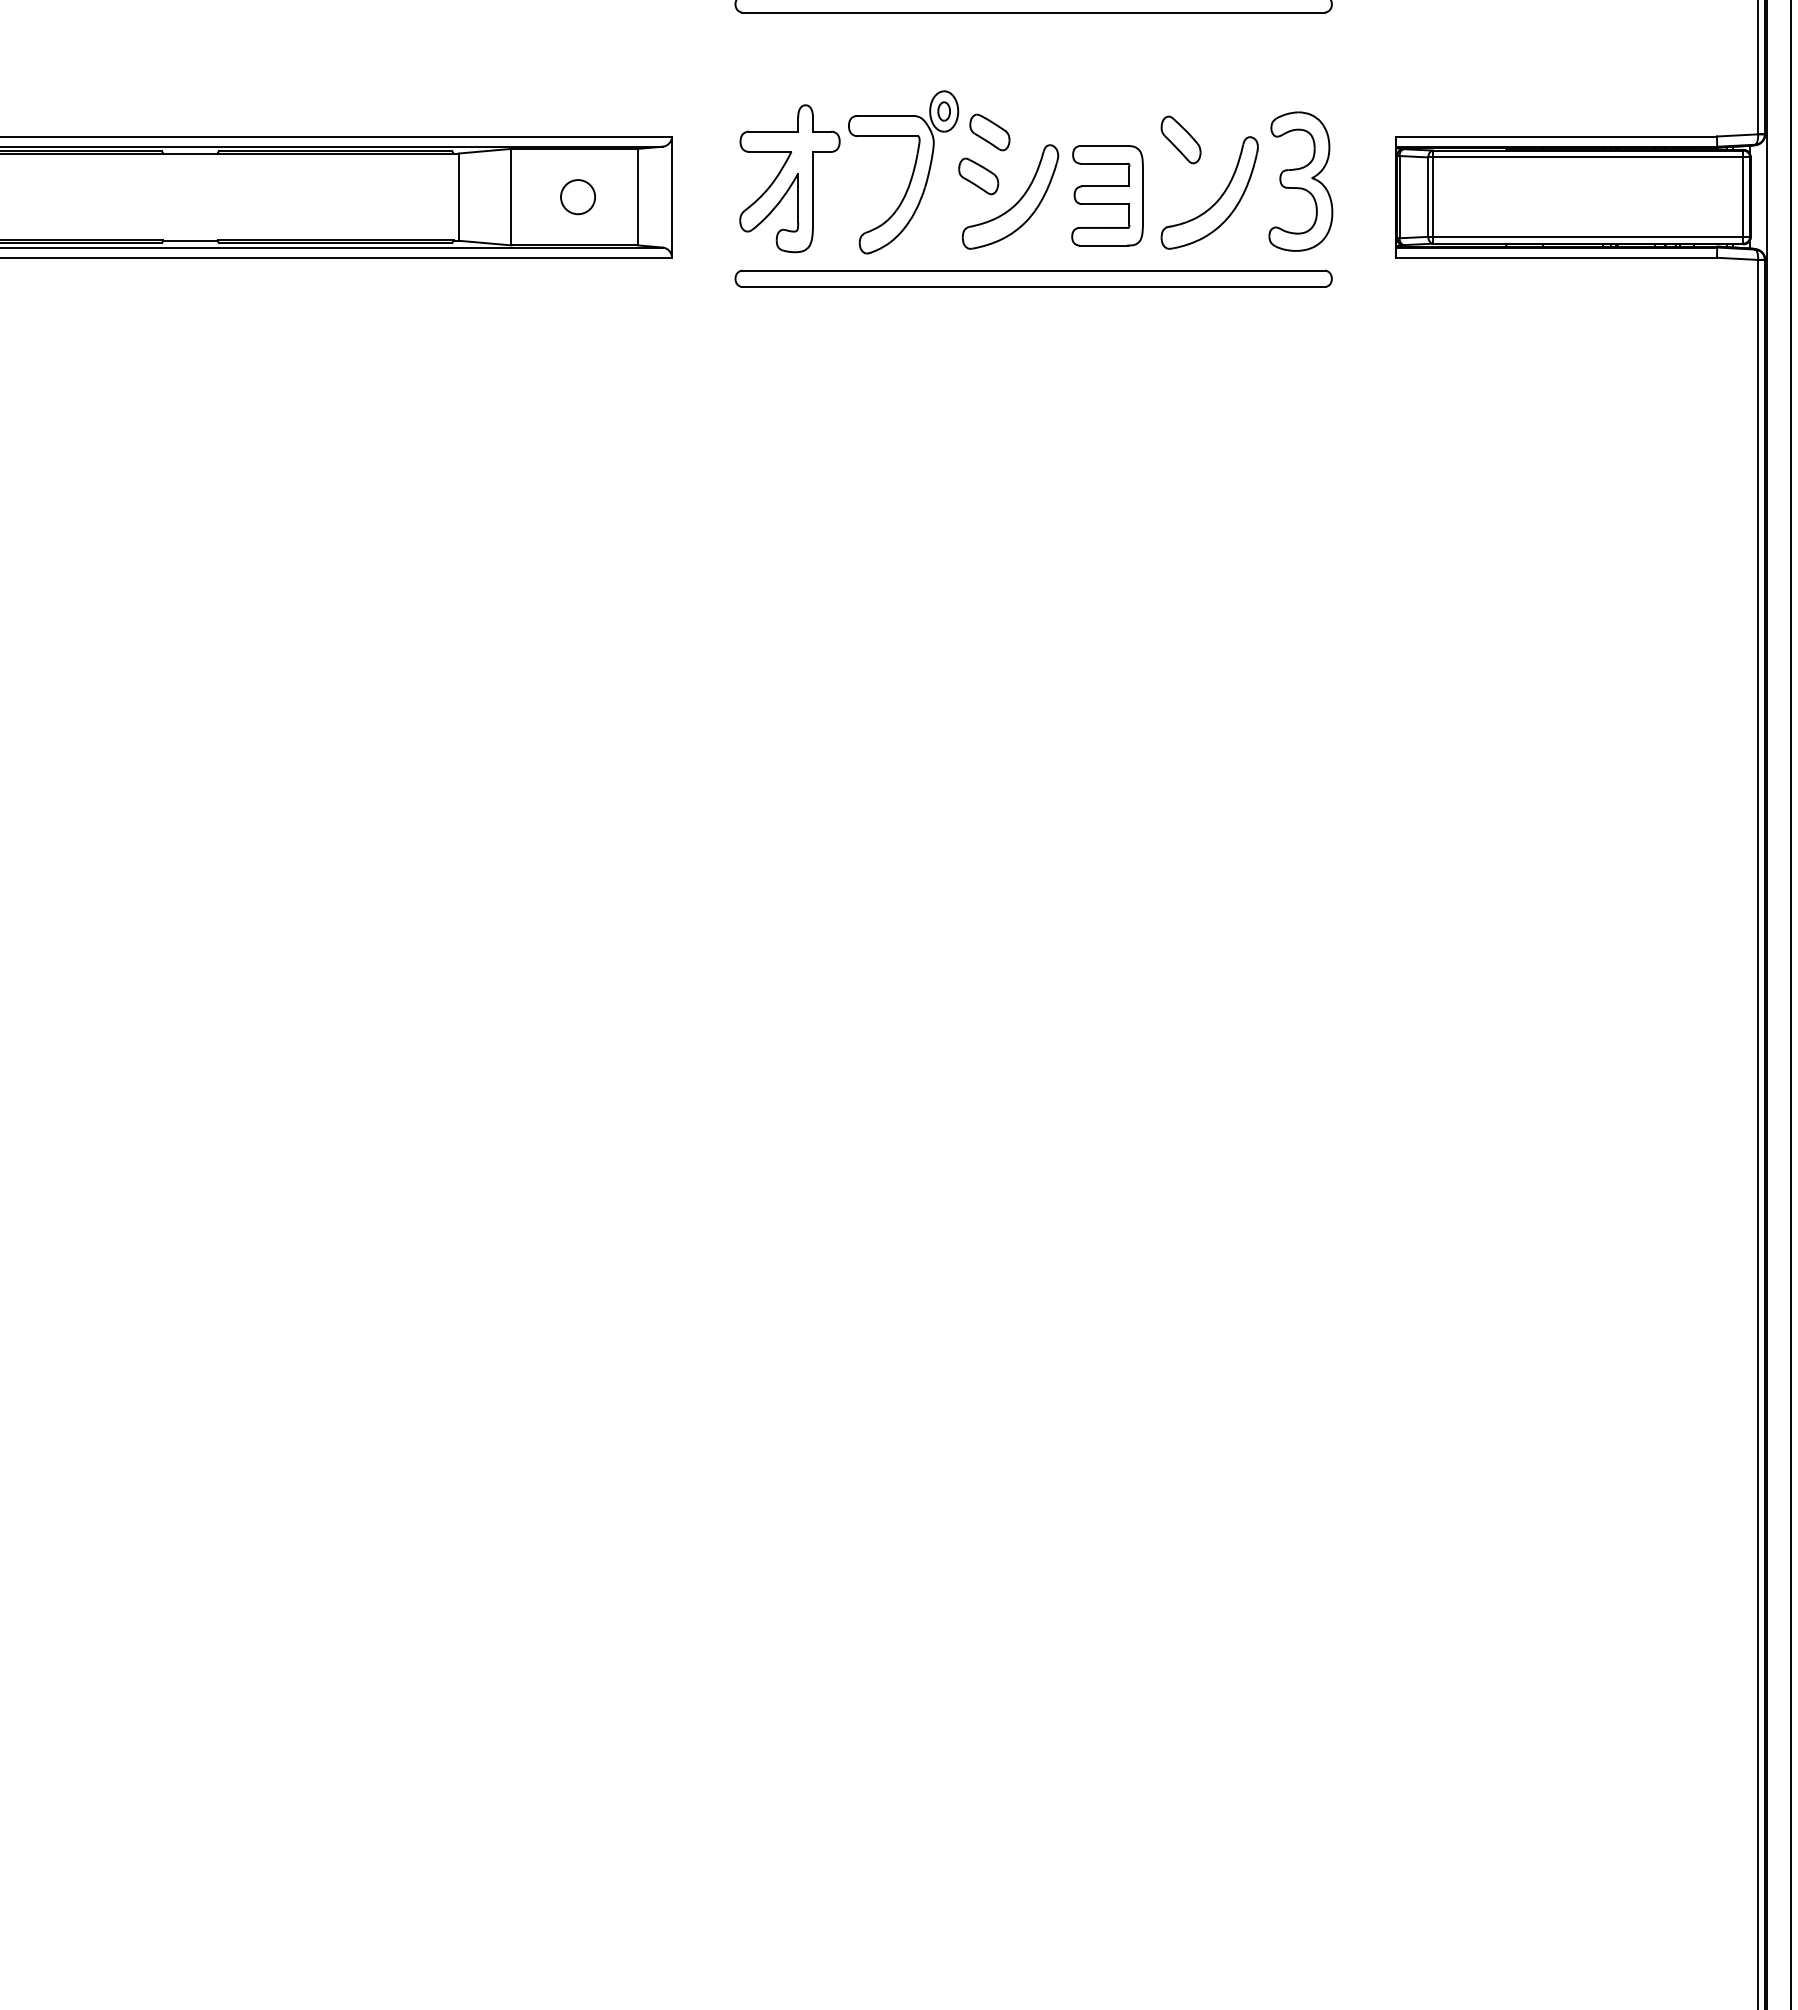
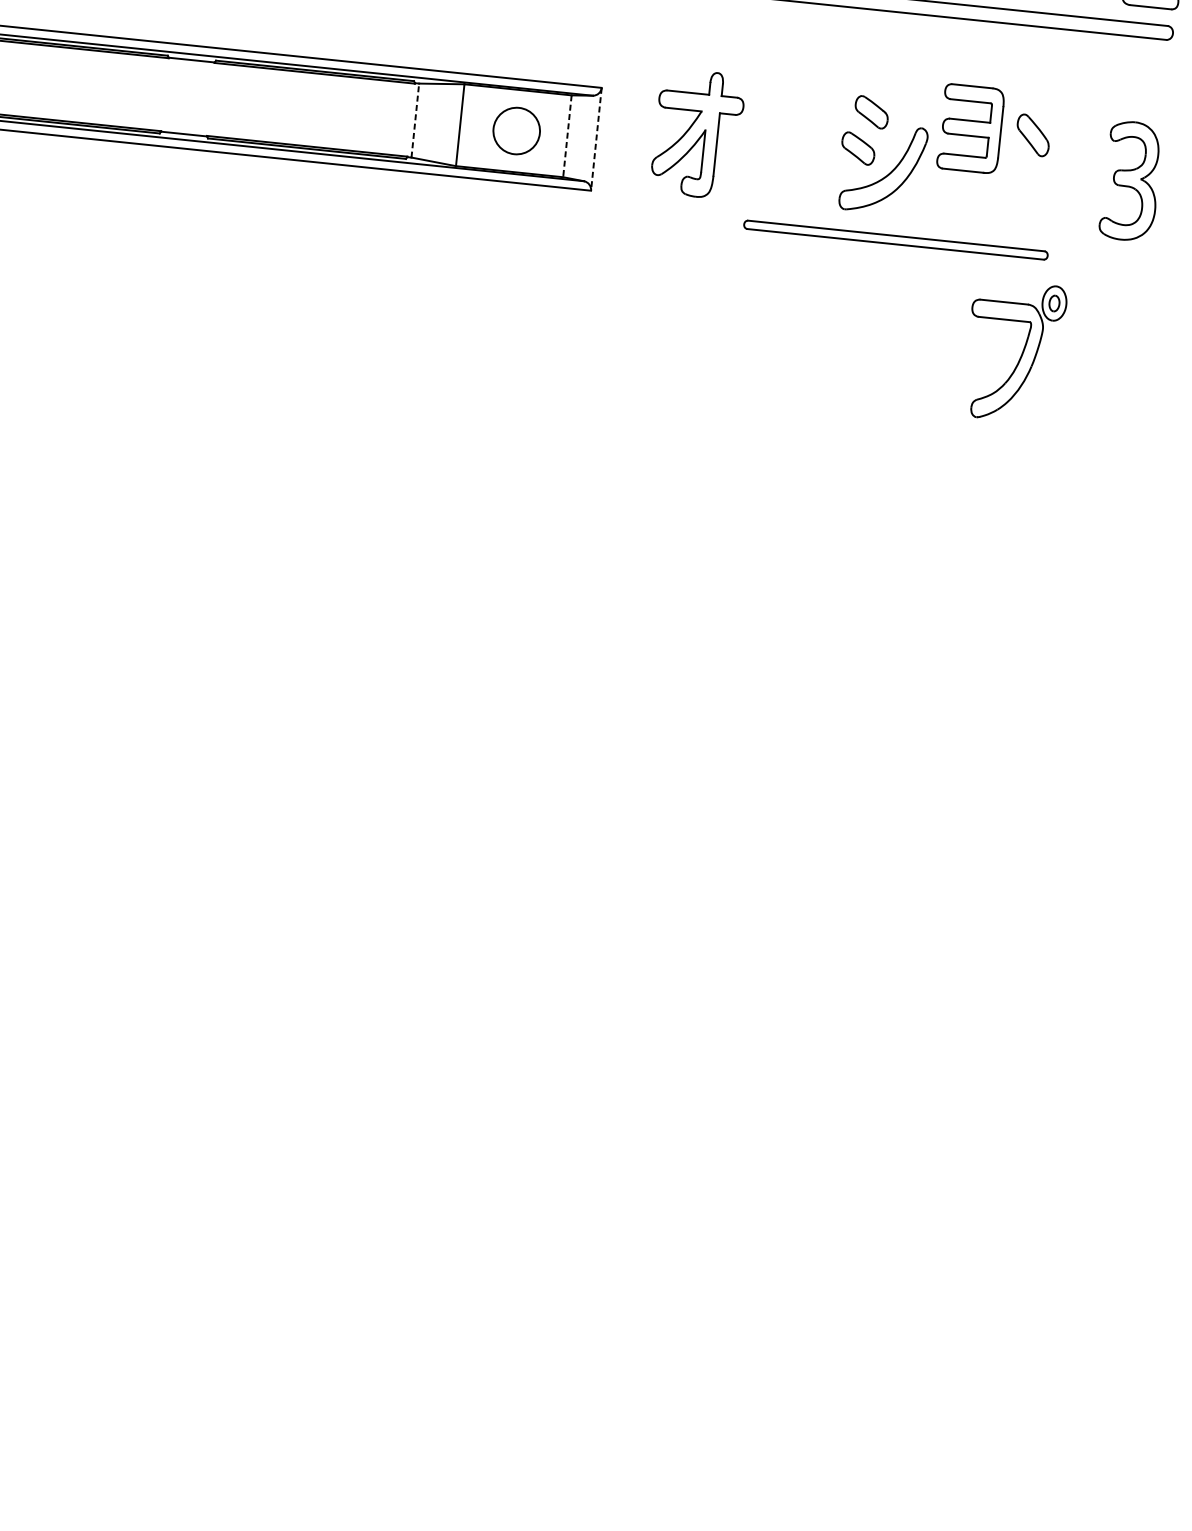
part: (911, 174) -> (1021, 354), moved
part: (1107, 195) -> (970, 128), moved
line: (458, 197) -> (415, 120), solid -> dashed
circle: (578, 197) -> (517, 131), size x1.6
line: (637, 197) -> (567, 136), solid -> dashed
line: (672, 197) -> (596, 139), solid -> dashed
part: (1217, 199) -> (1058, 189), removed
part: (1033, 278) -> (895, 239), size x0.6

